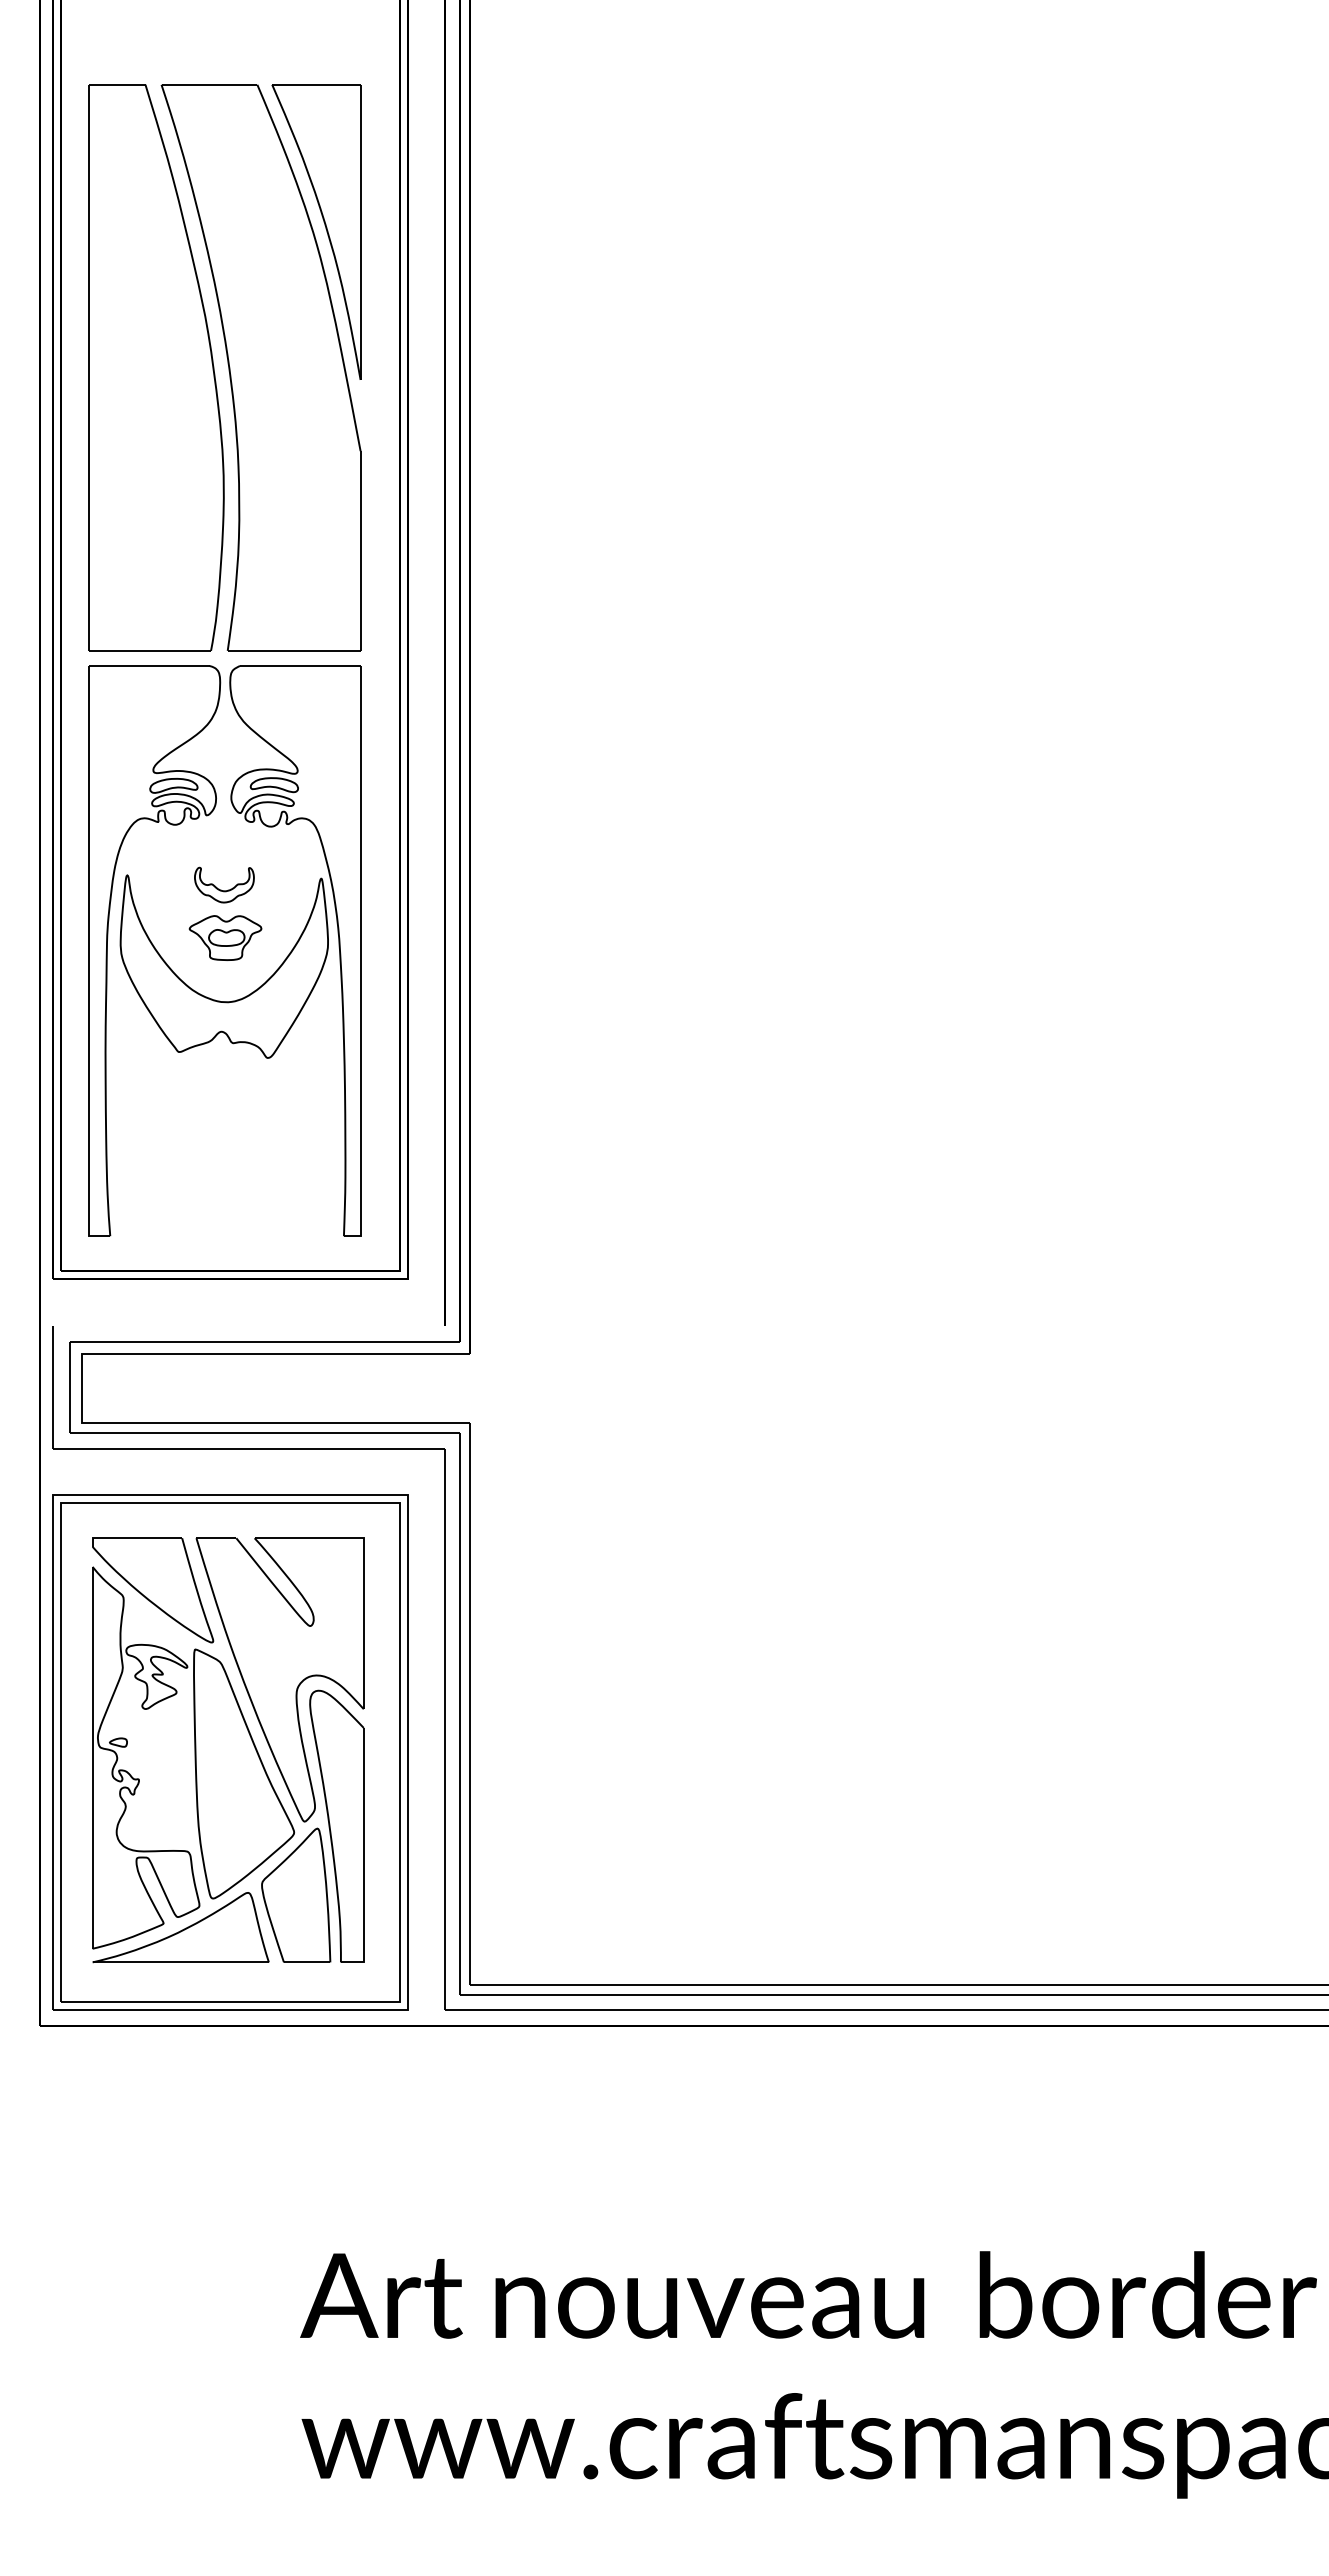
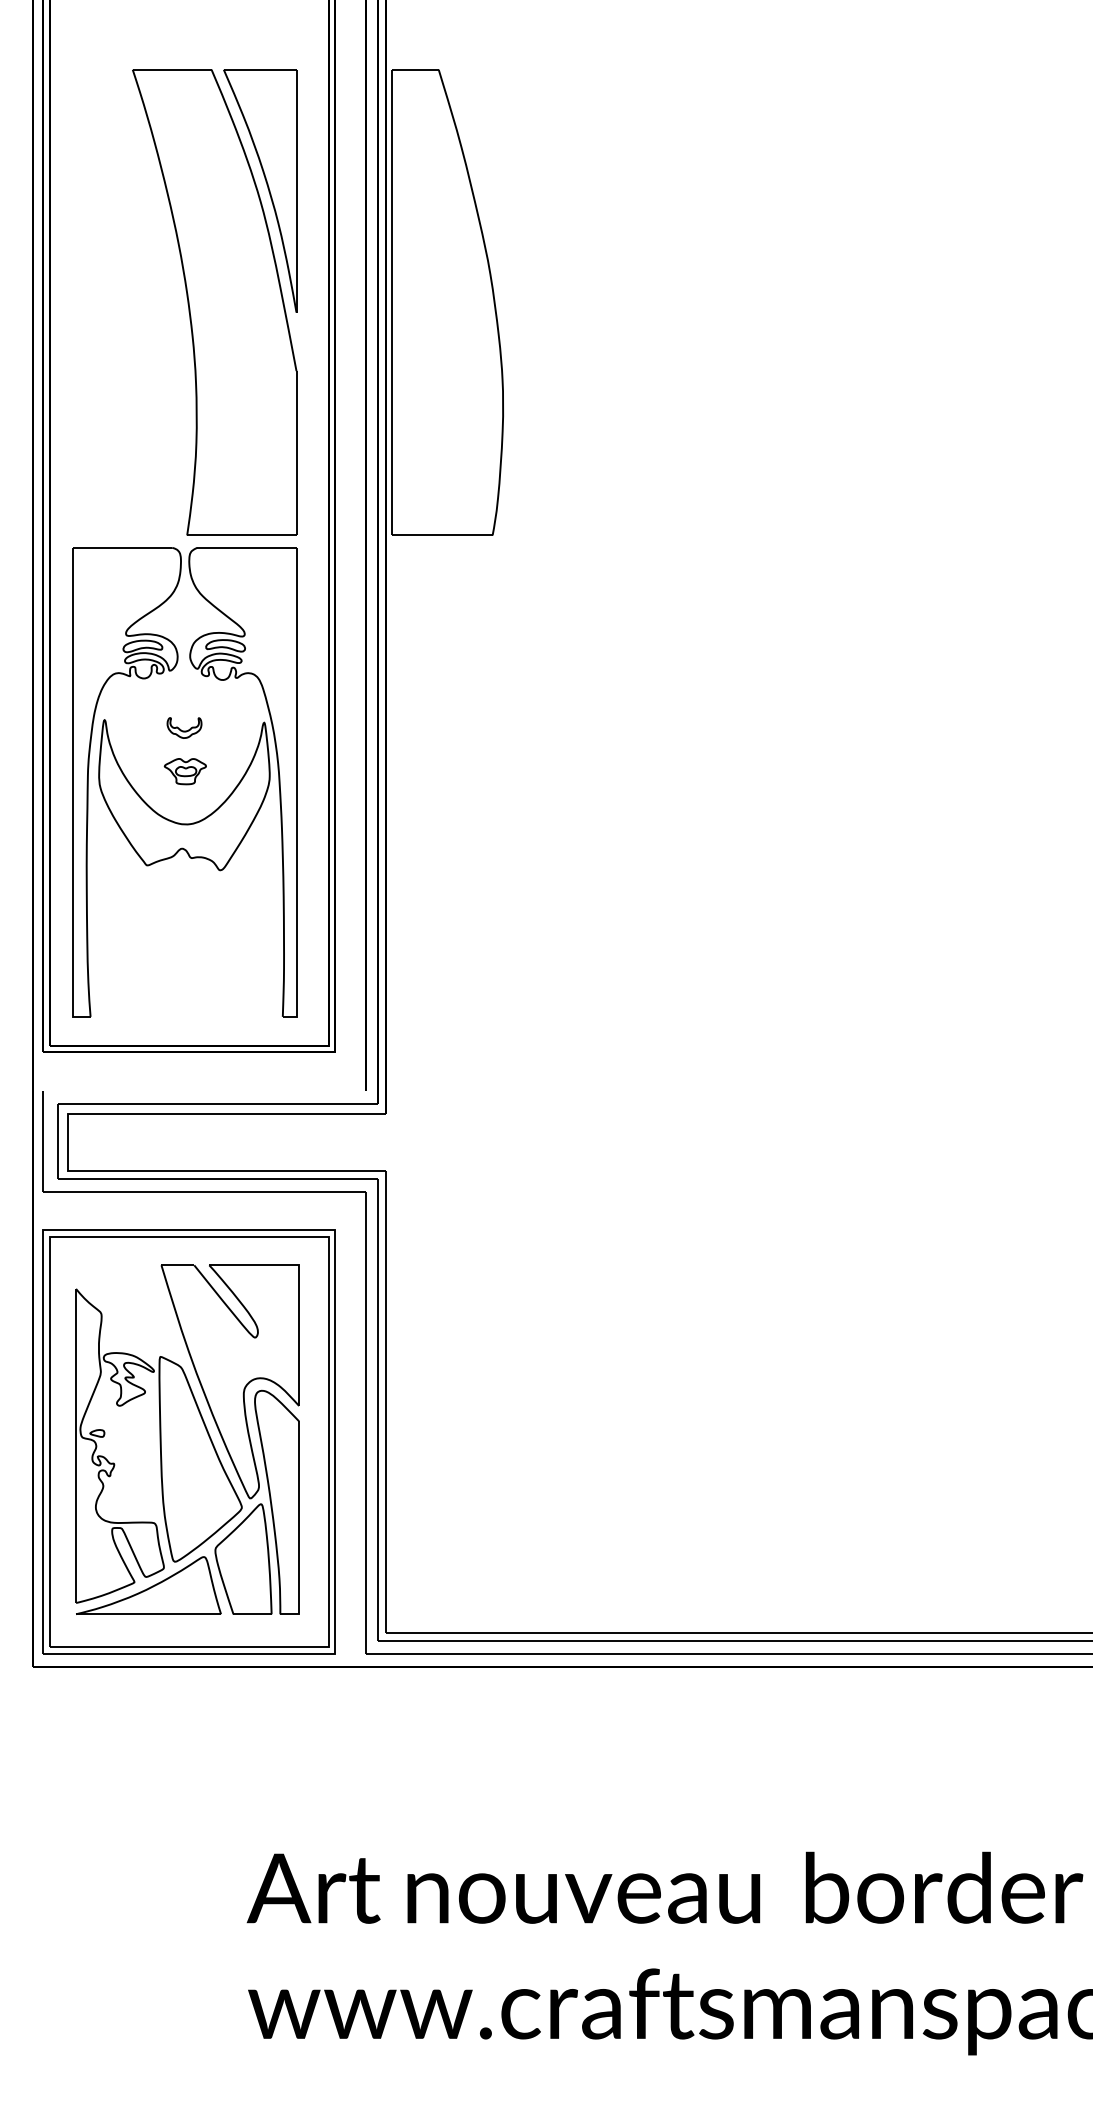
part: (156, 367) -> (447, 302), moved
part: (224, 884) -> (184, 727), size x0.7
part: (225, 937) -> (185, 771), size x0.7
part: (153, 1590) -> (126, 1308), removed

